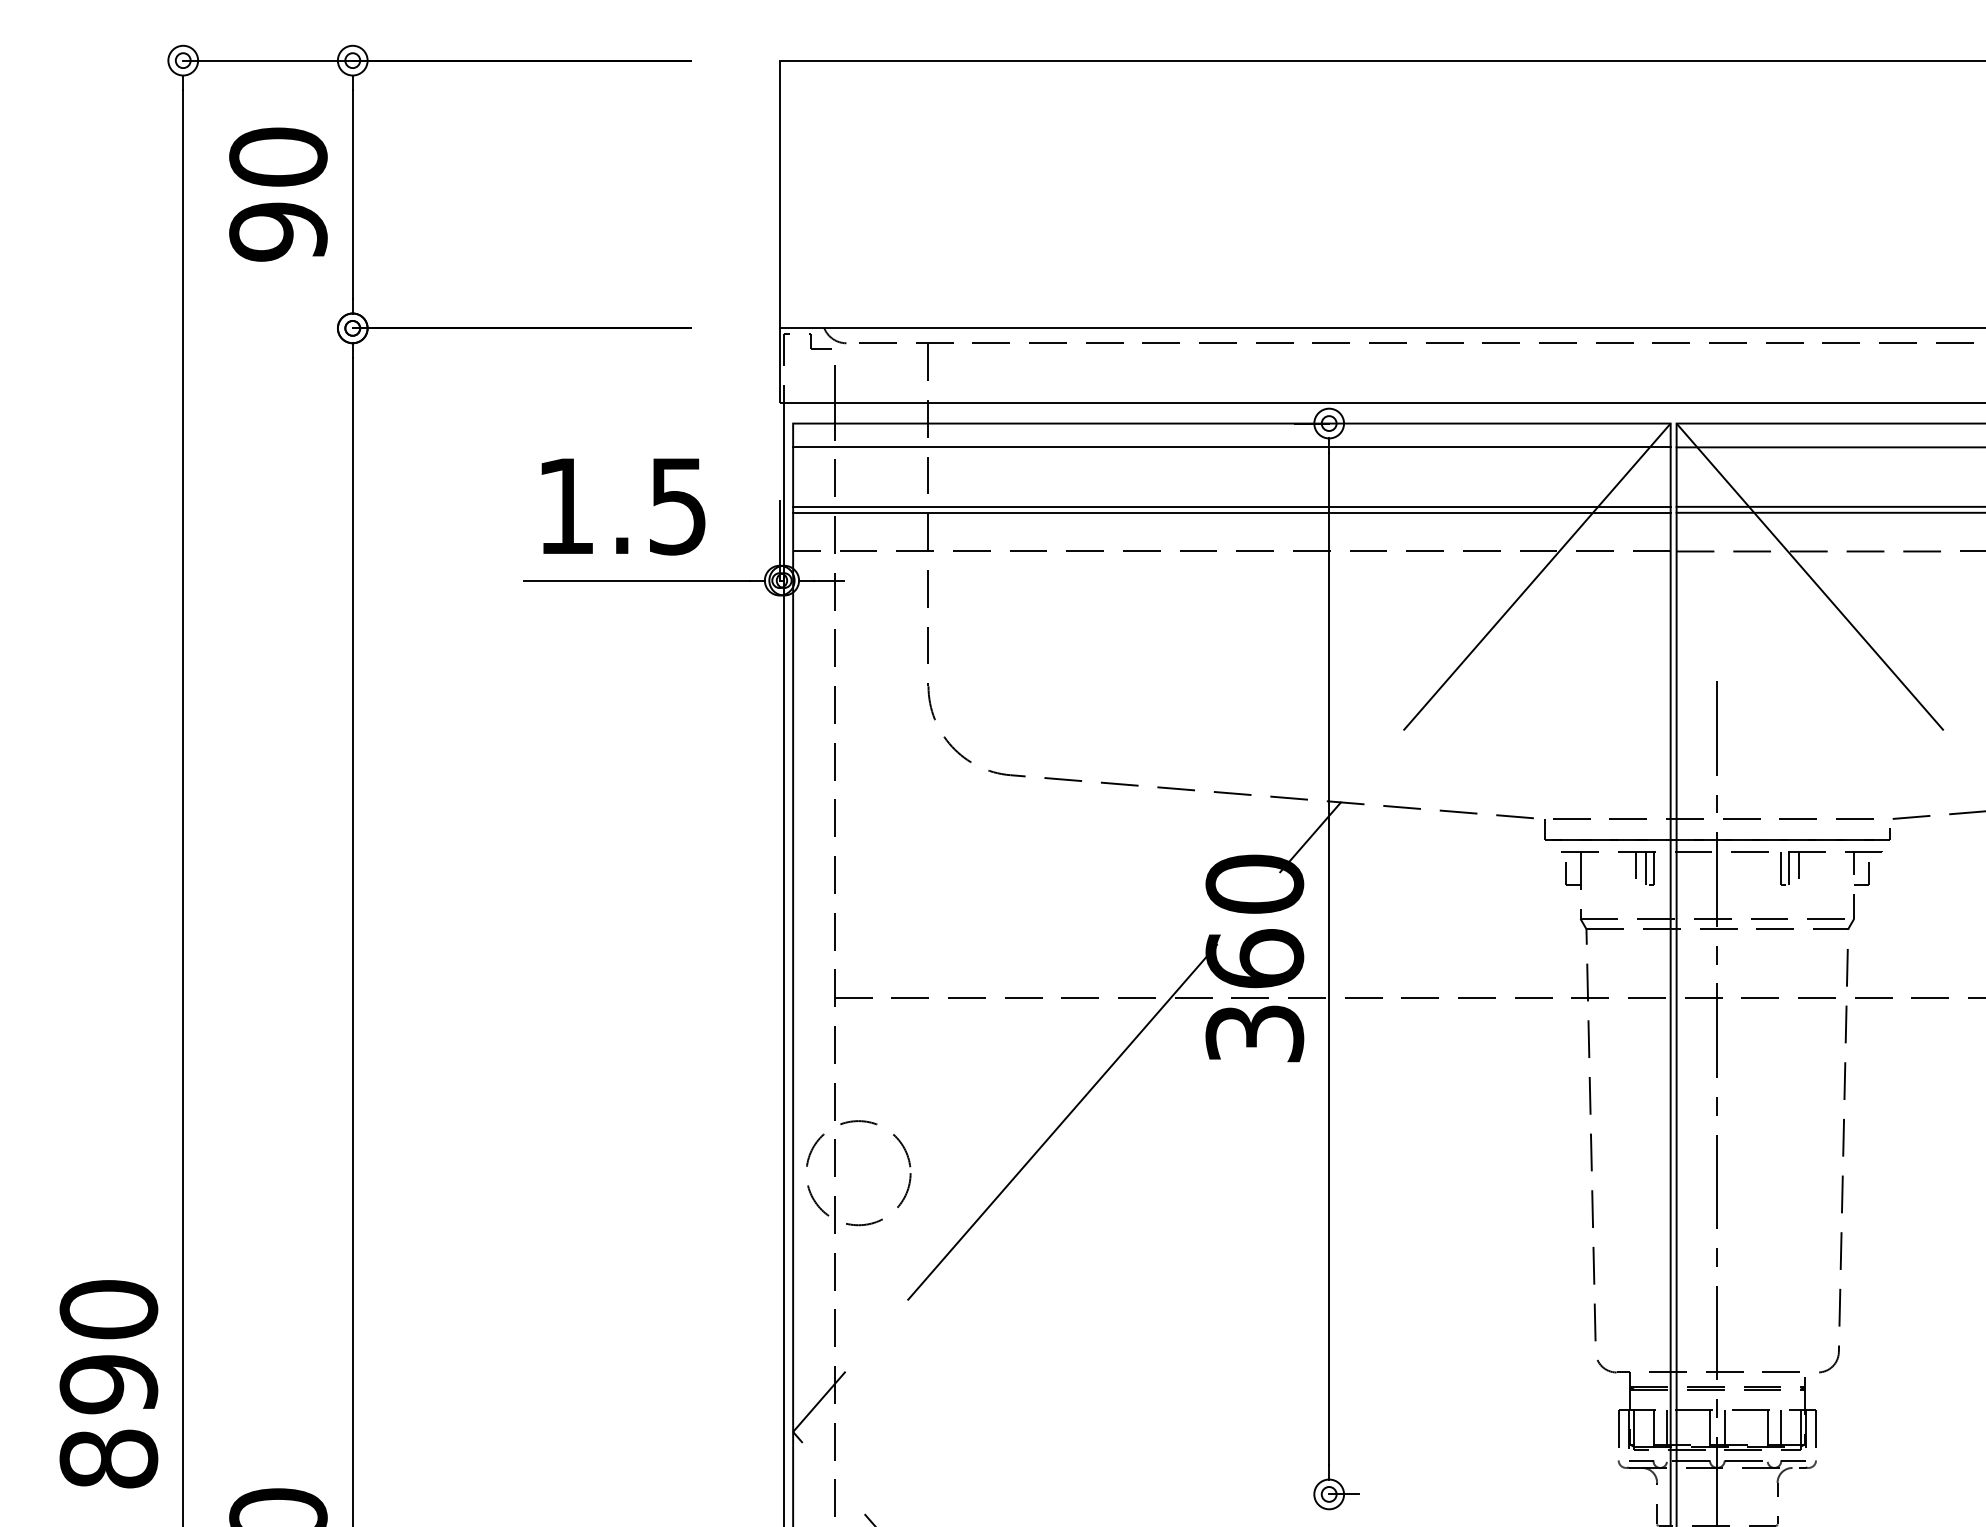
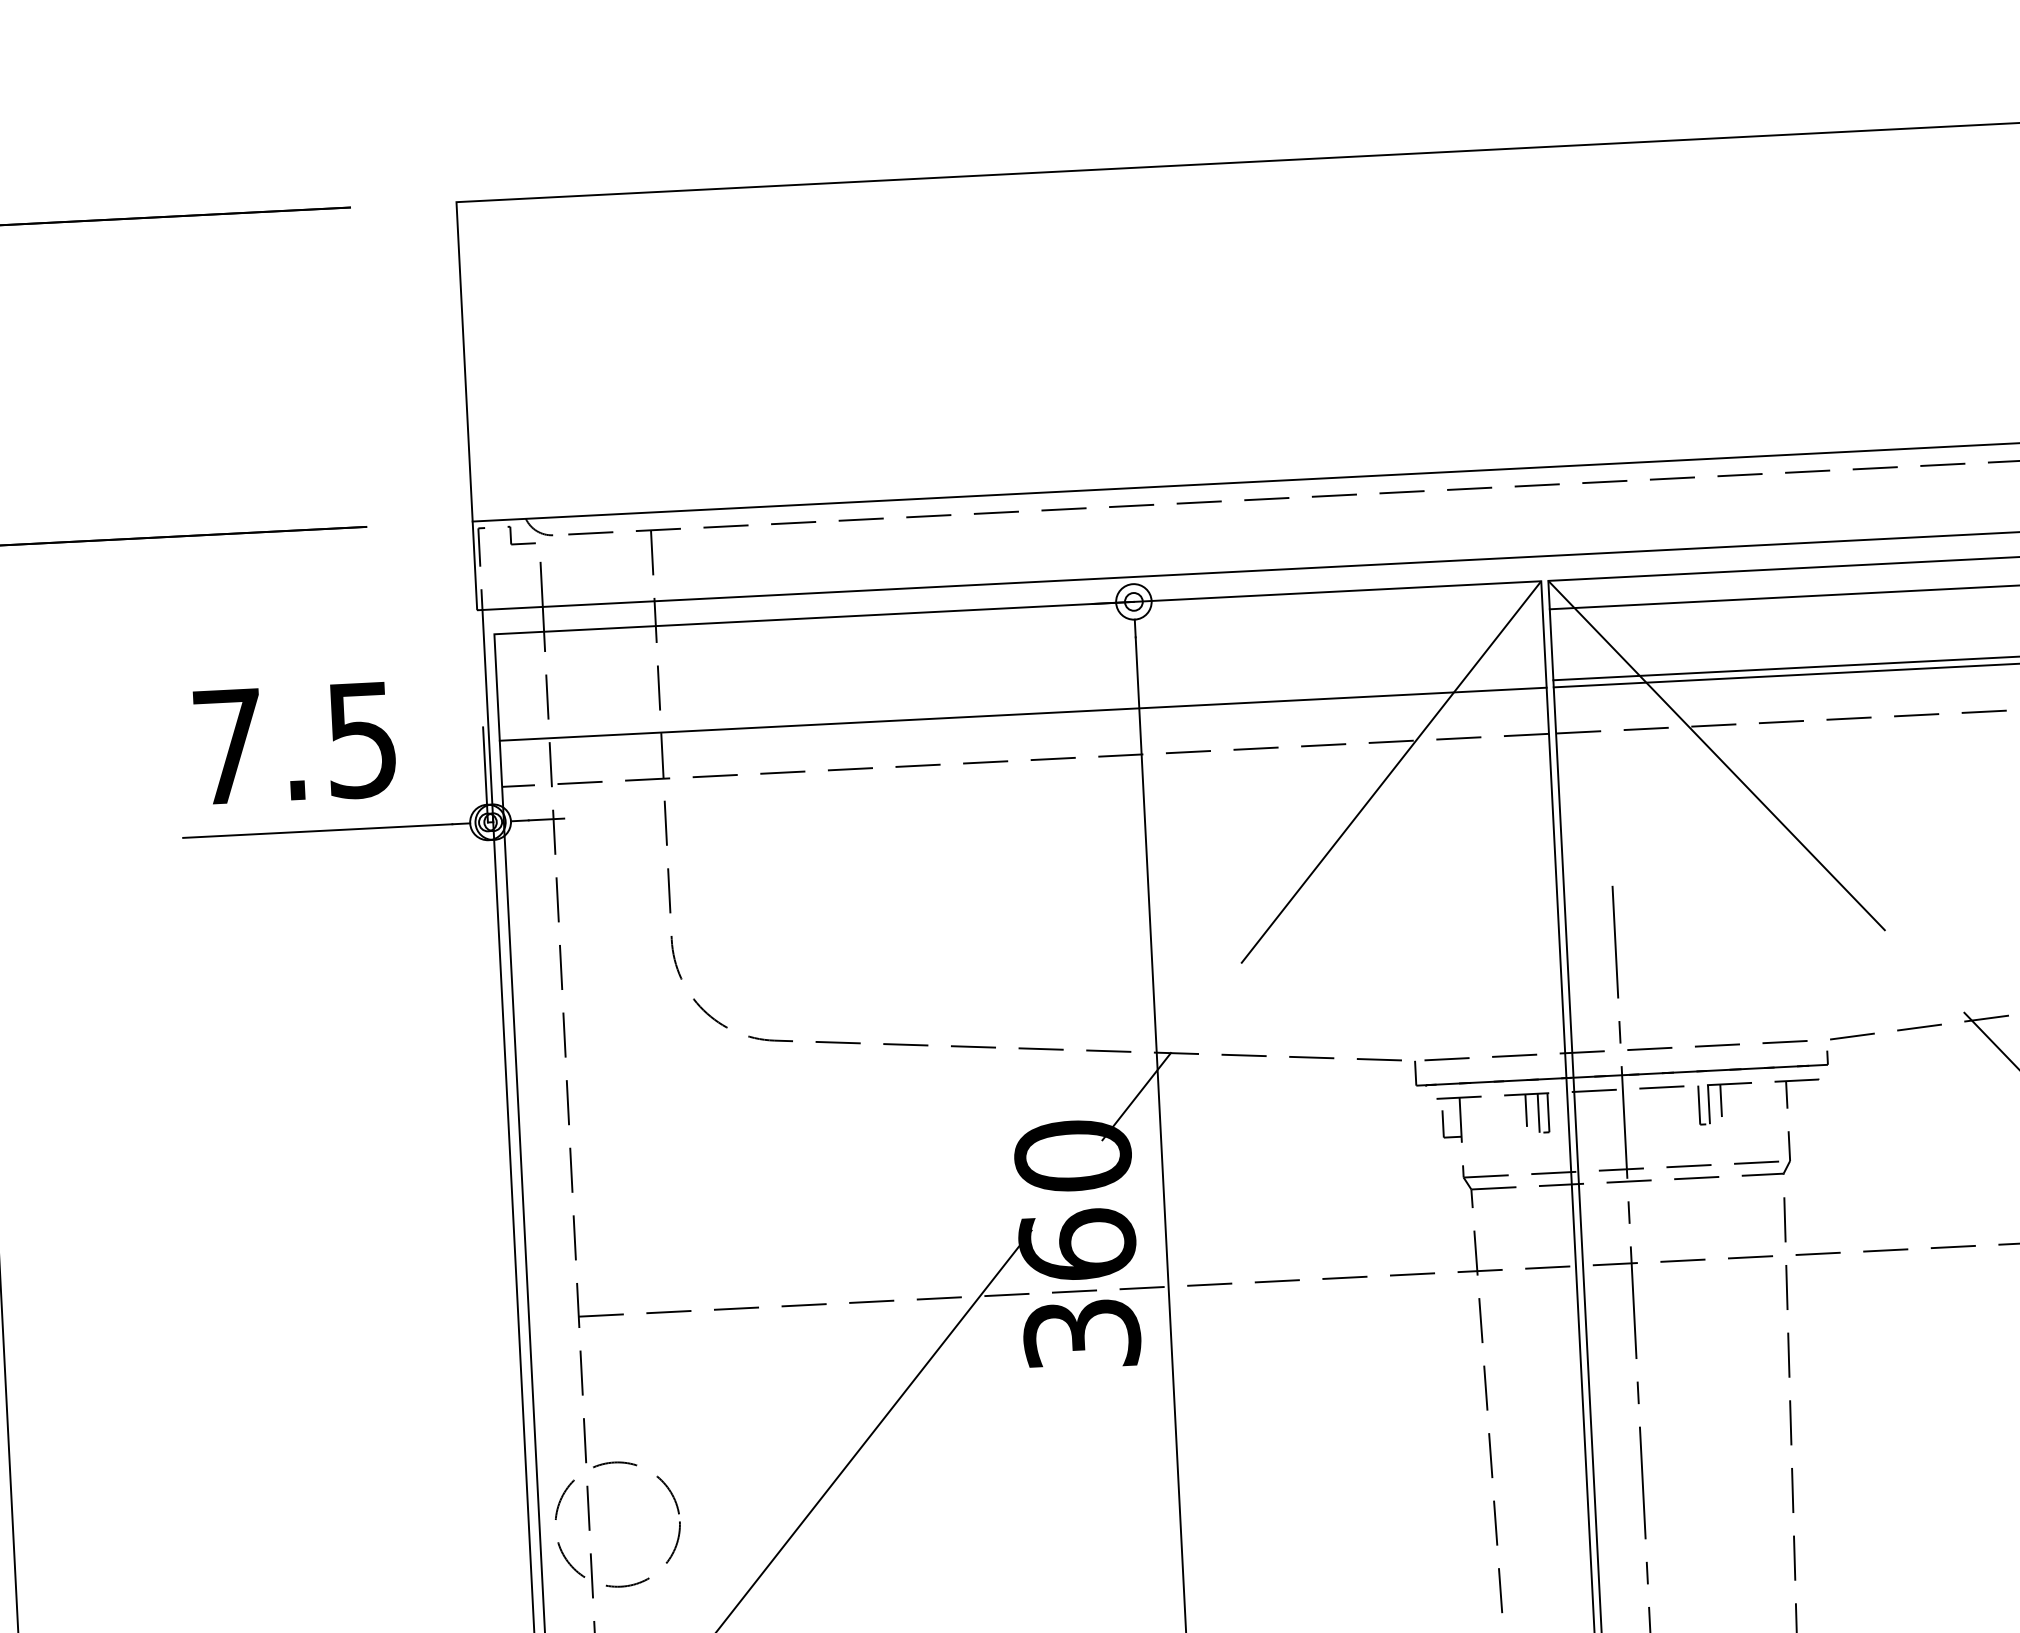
line: (1231, 447) -> (1018, 636), removed
text: (565, 505) -> (227, 745), 1.5 -> 7.5
line: (1231, 506) -> (1022, 706), removed
line: (1868, 873) -> (1804, 1106), removed

